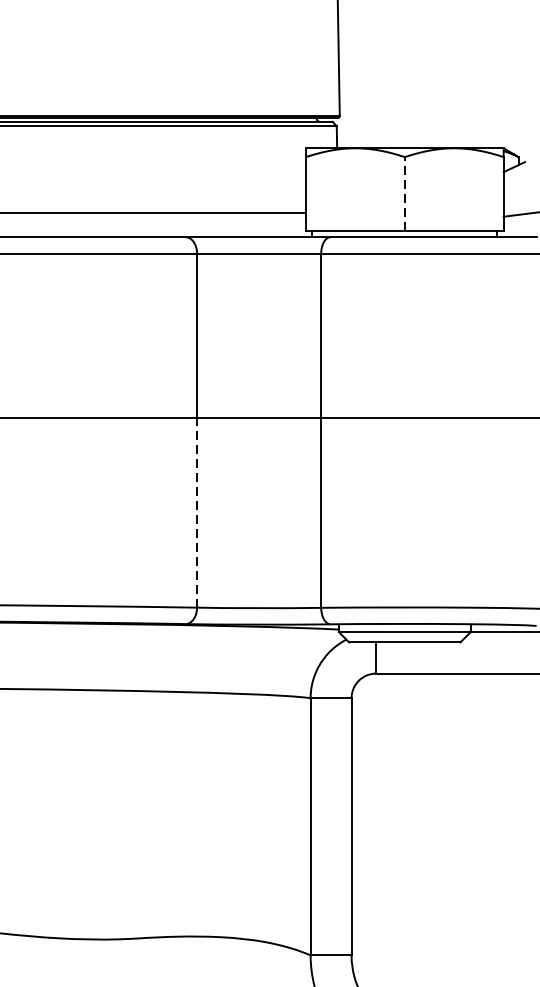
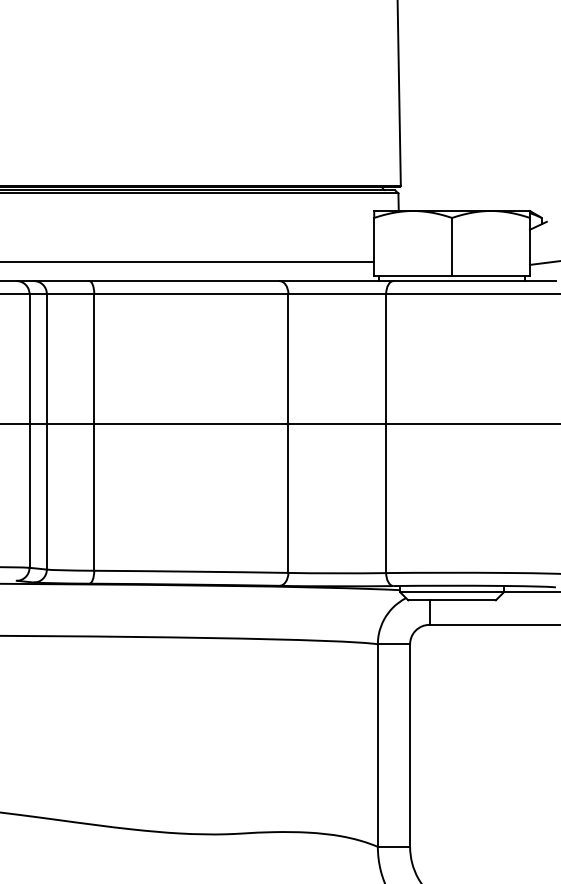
line: (405, 193) -> (452, 246), dashed -> solid
line: (197, 513) -> (288, 498), dashed -> solid

